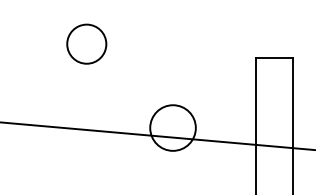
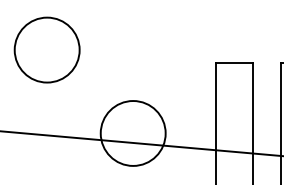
circle: (86, 43) -> (47, 49), size x1.67
circle: (172, 127) -> (132, 132), size x1.43

